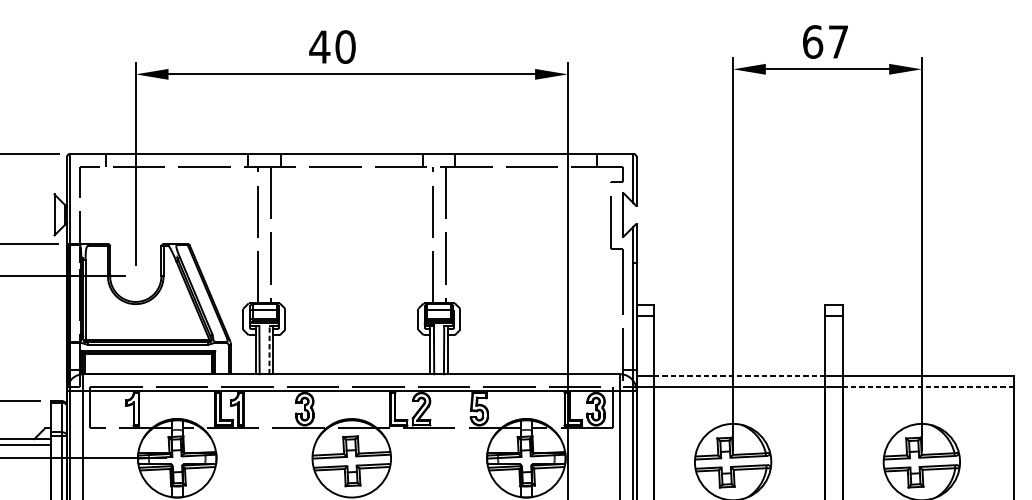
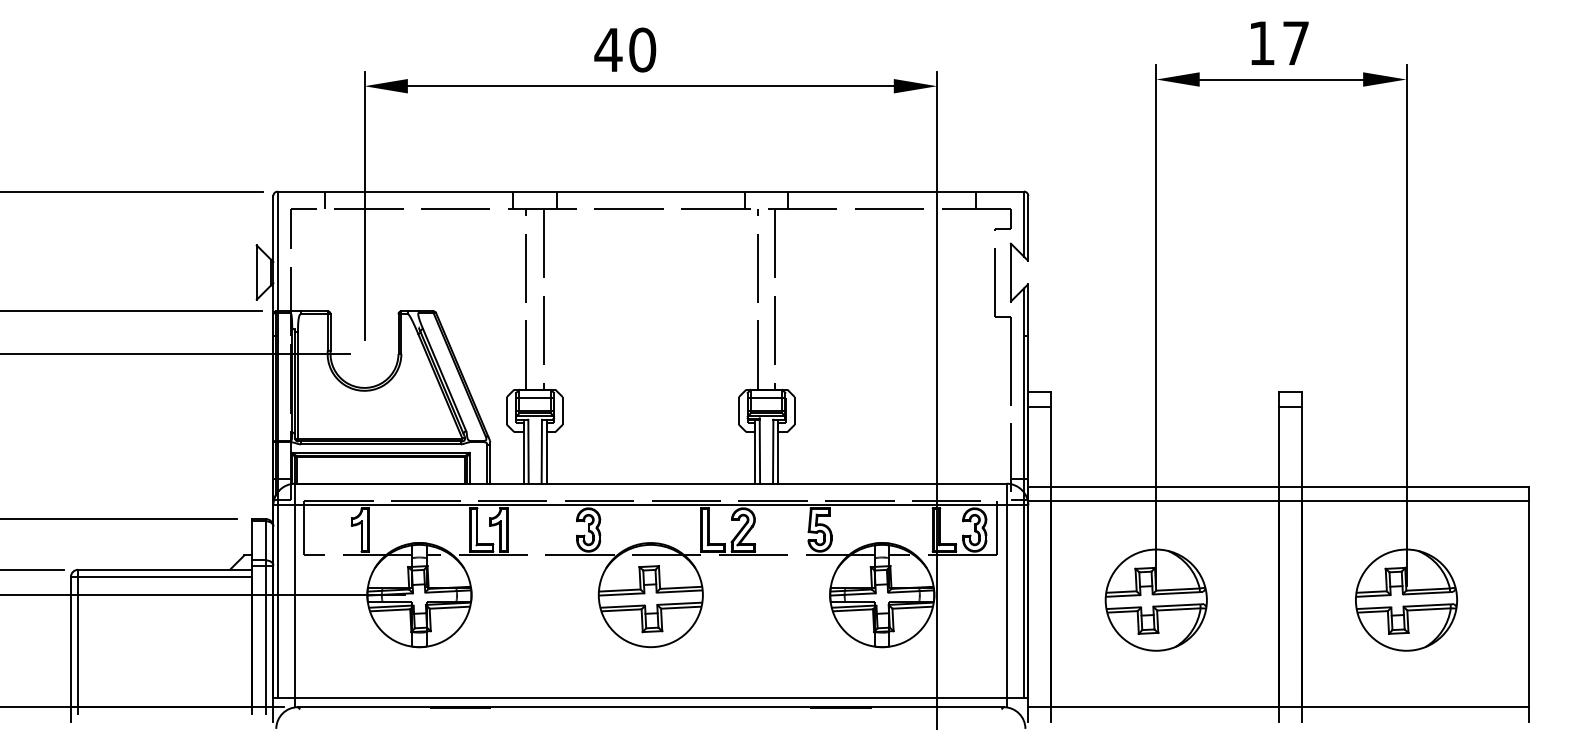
text: (812, 42) -> (1261, 43), 67 -> 17
line: (269, 349) -> (541, 451), dashed -> solid
line: (739, 376) -> (1164, 486), dashed -> solid
line: (928, 387) -> (1415, 501), dashed -> solid

